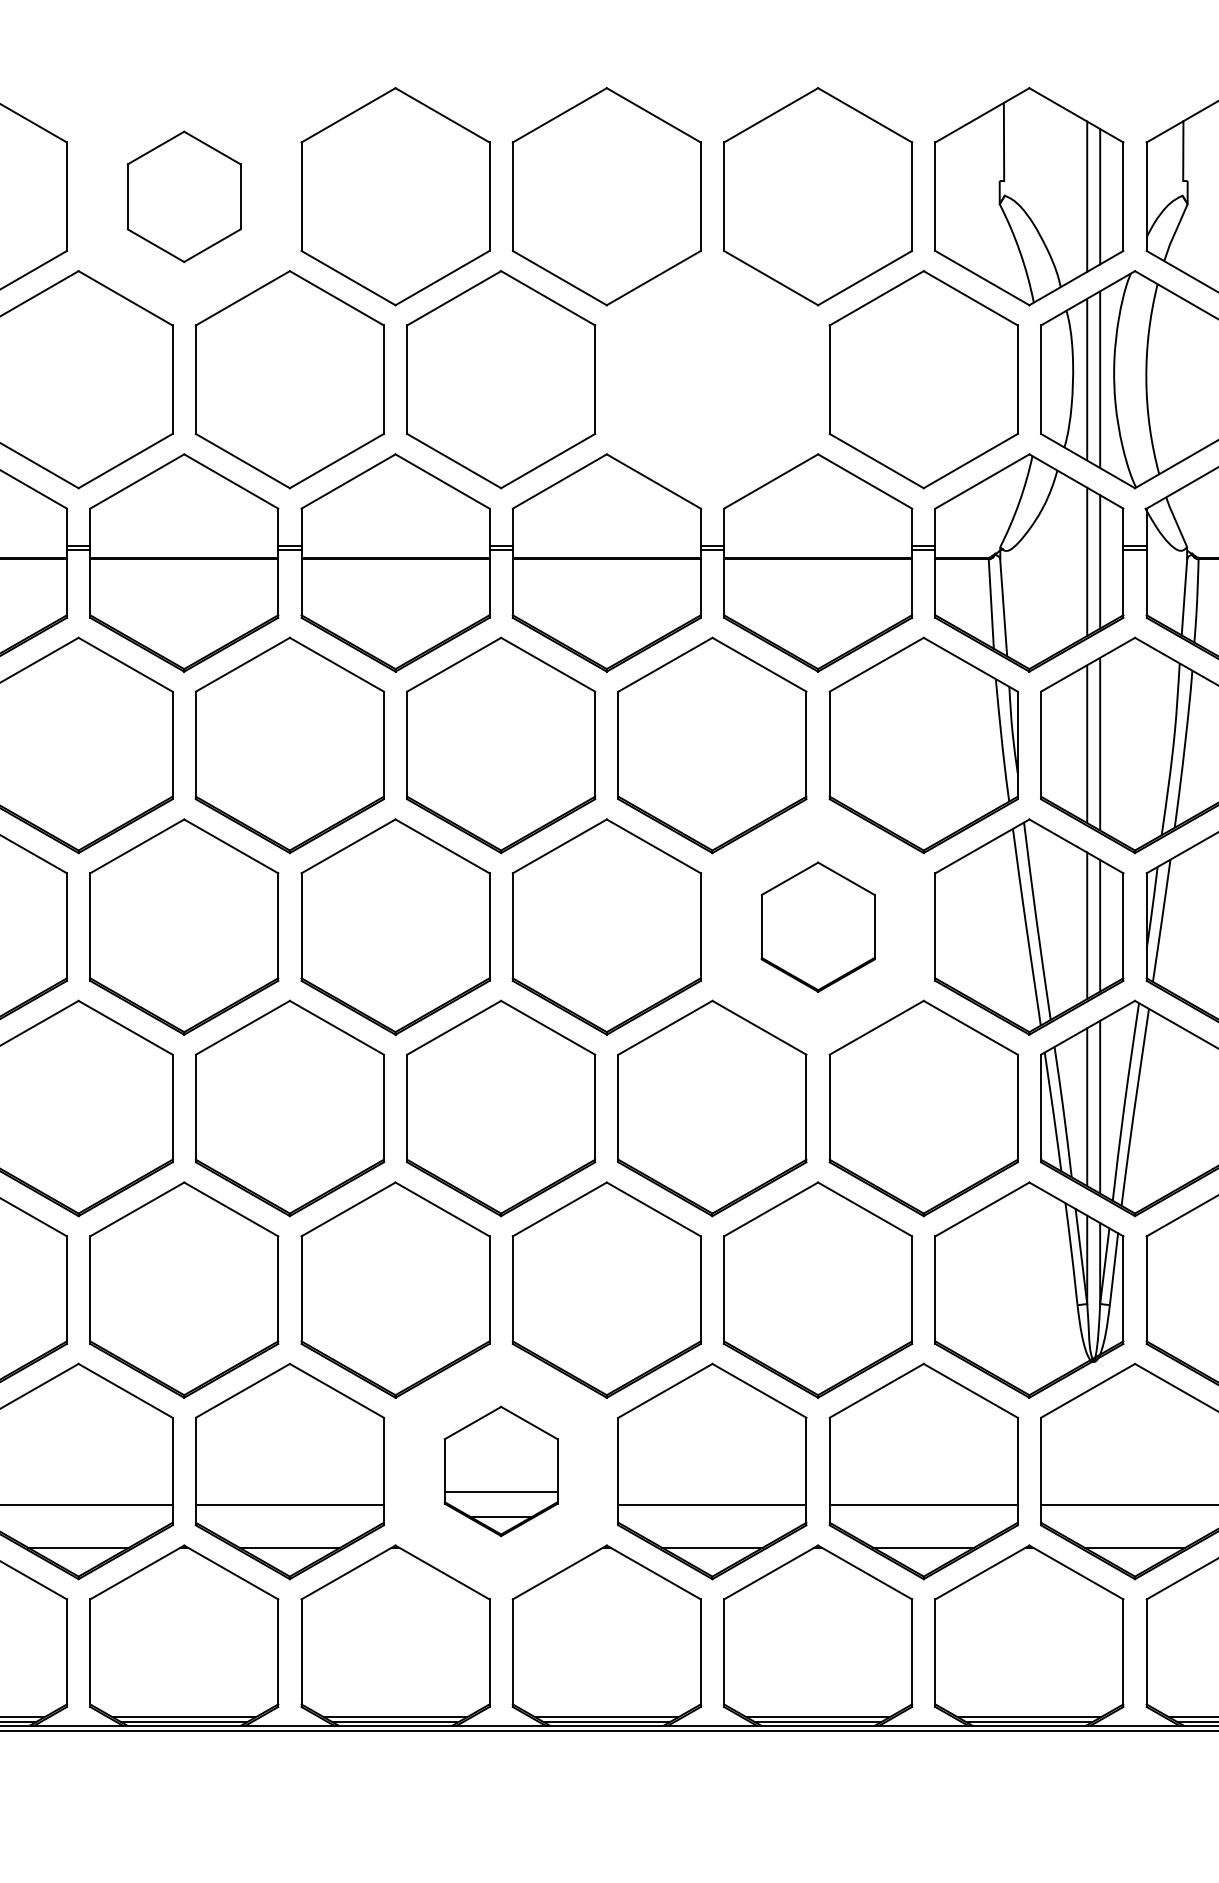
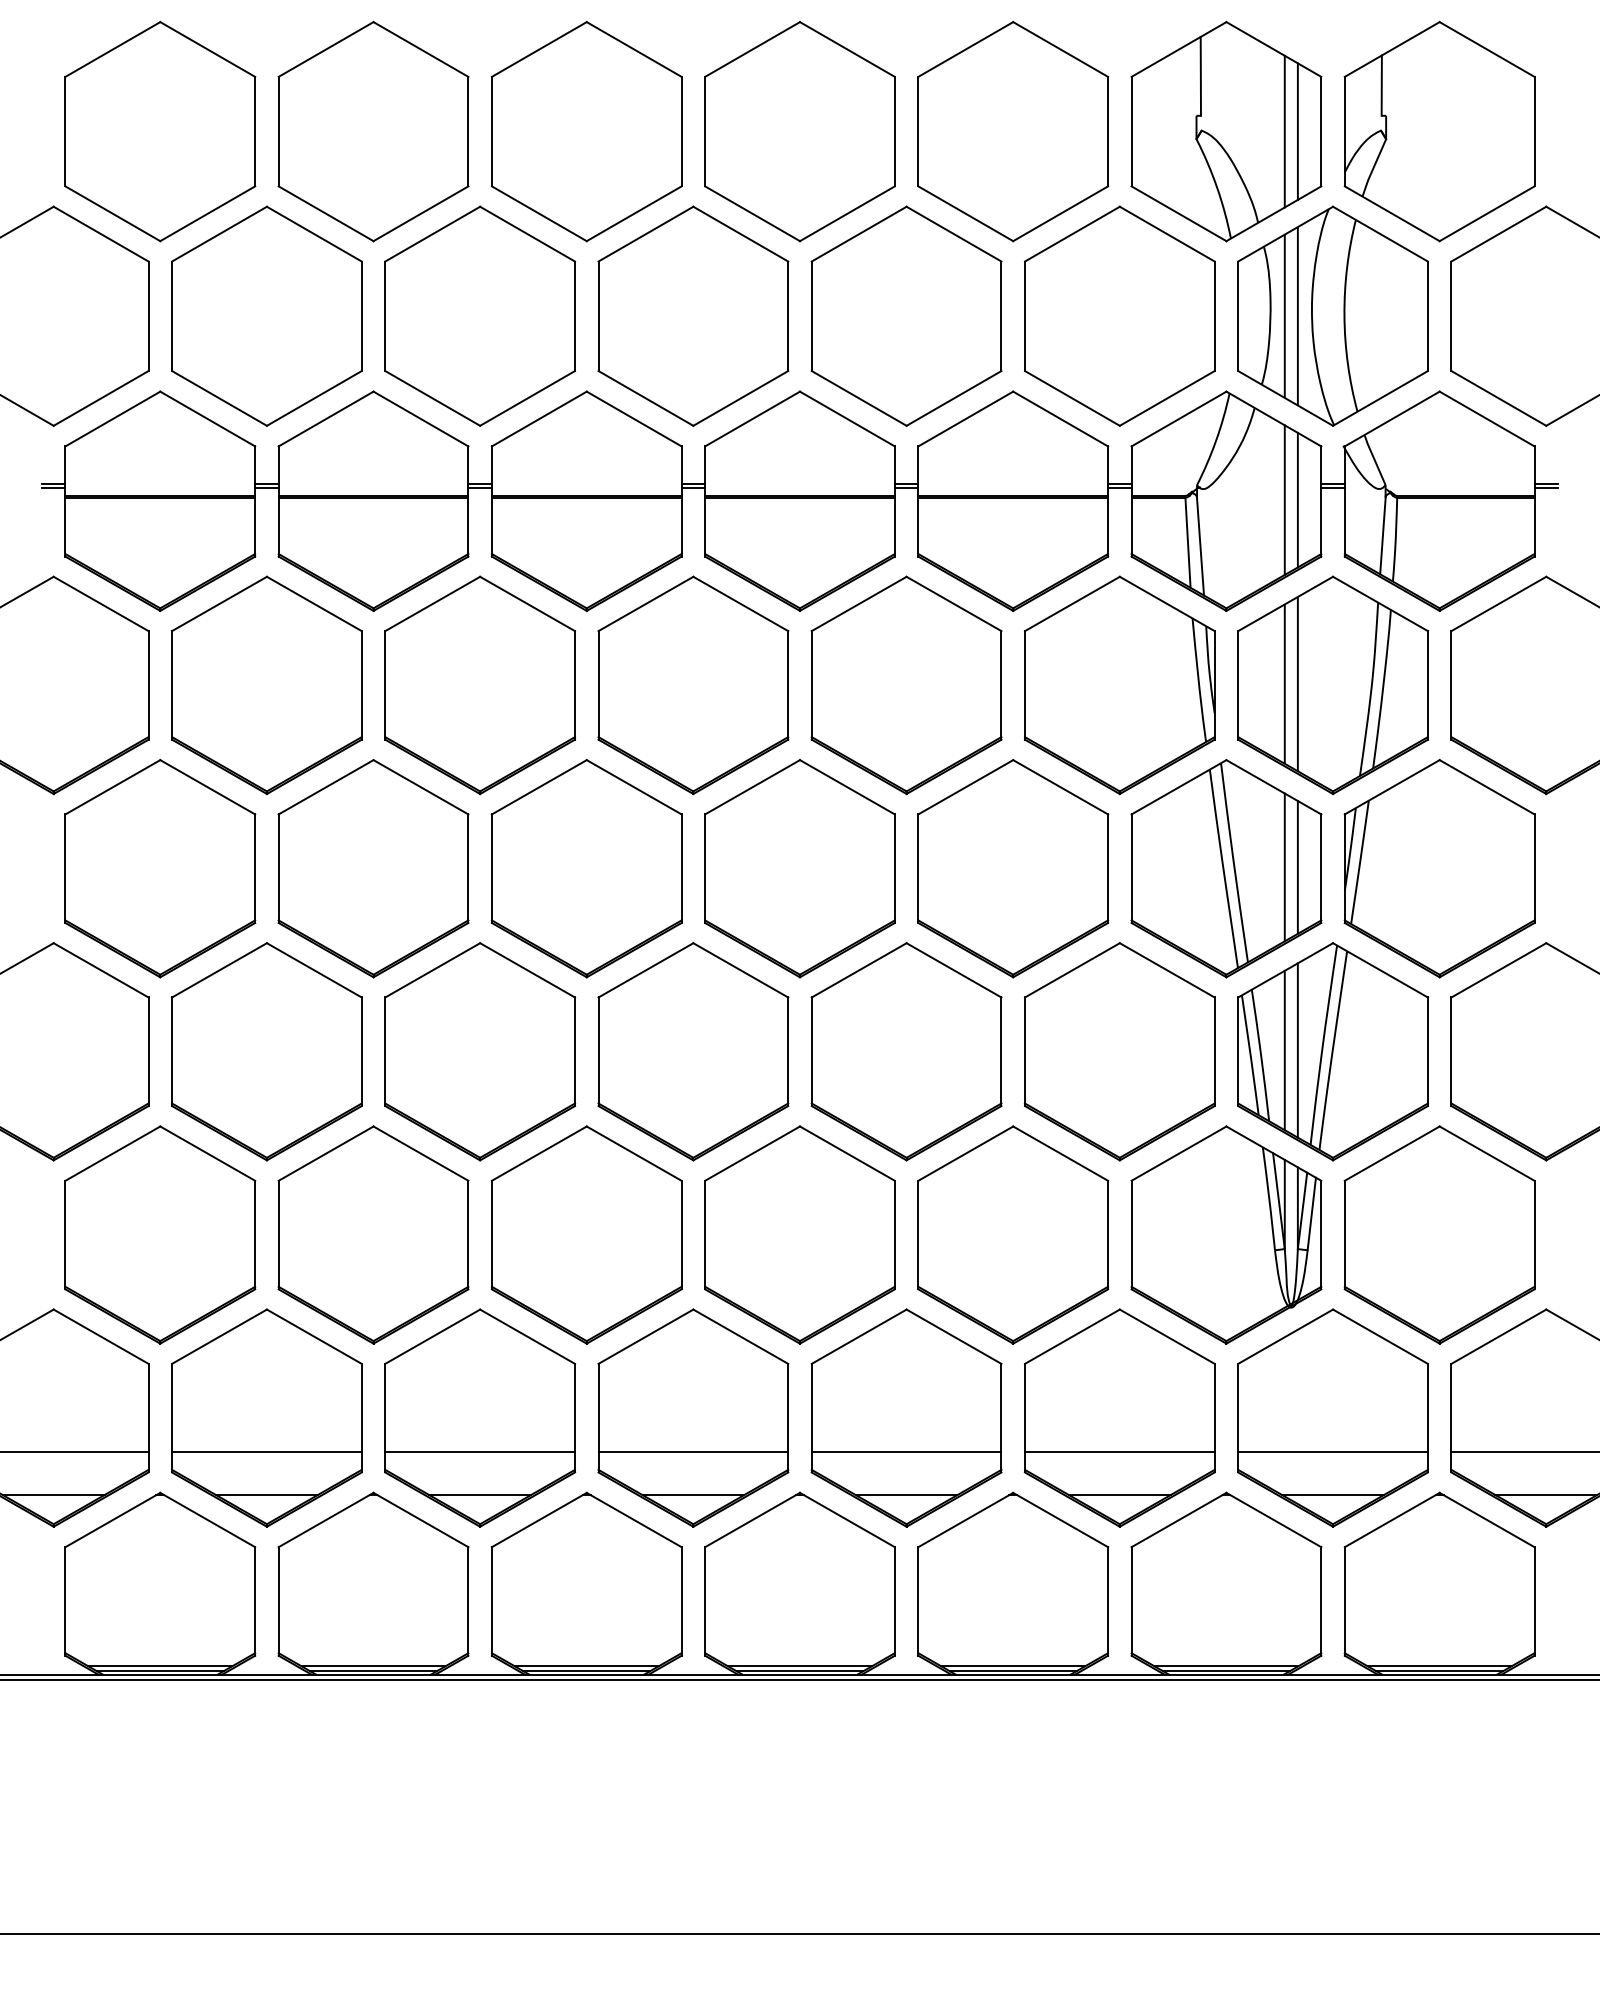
part: (184, 196) -> (373, 131), size x1.67
part: (712, 378) -> (906, 315), added
part: (818, 926) -> (1013, 868), size x1.67
part: (501, 1470) -> (693, 1417), size x1.67

